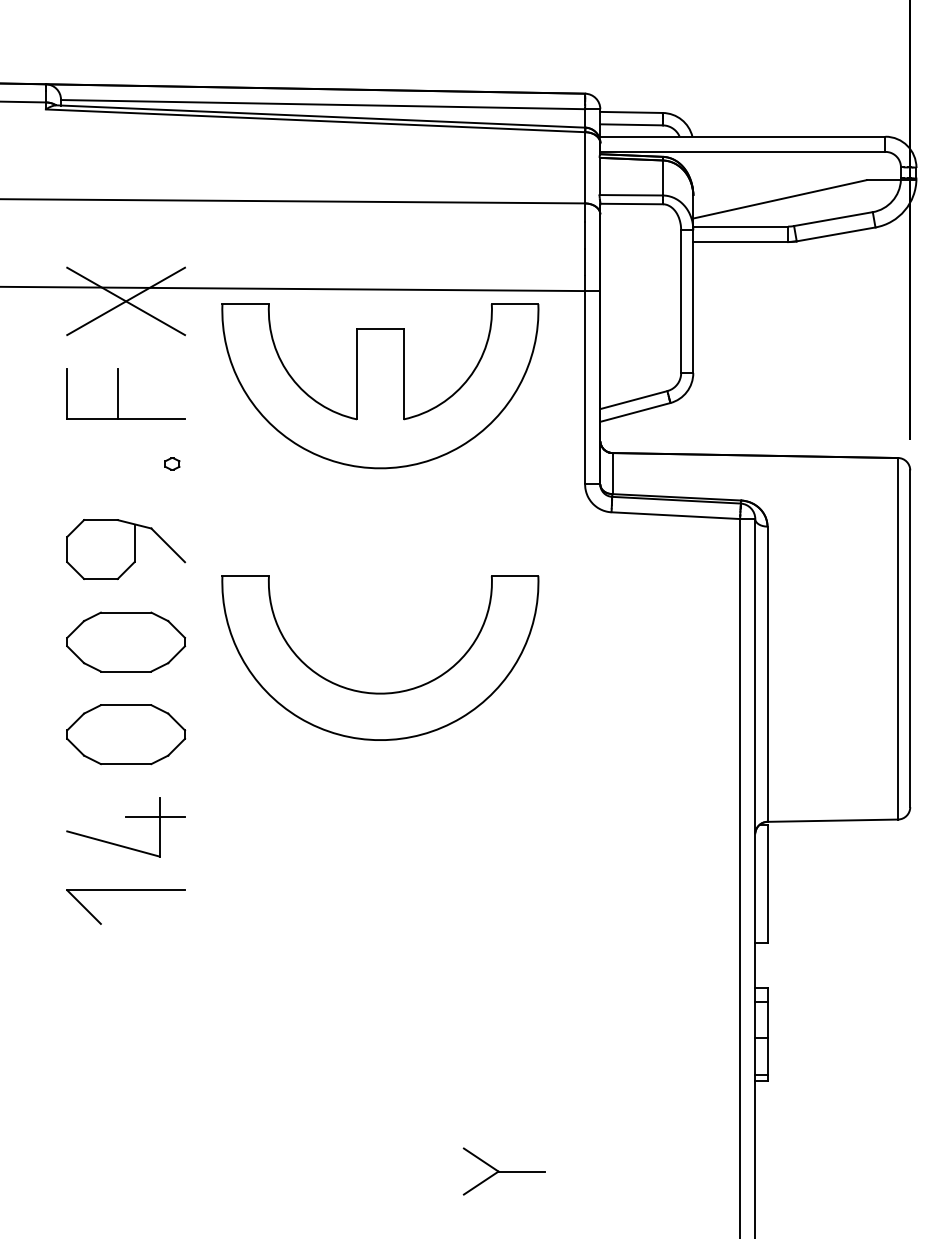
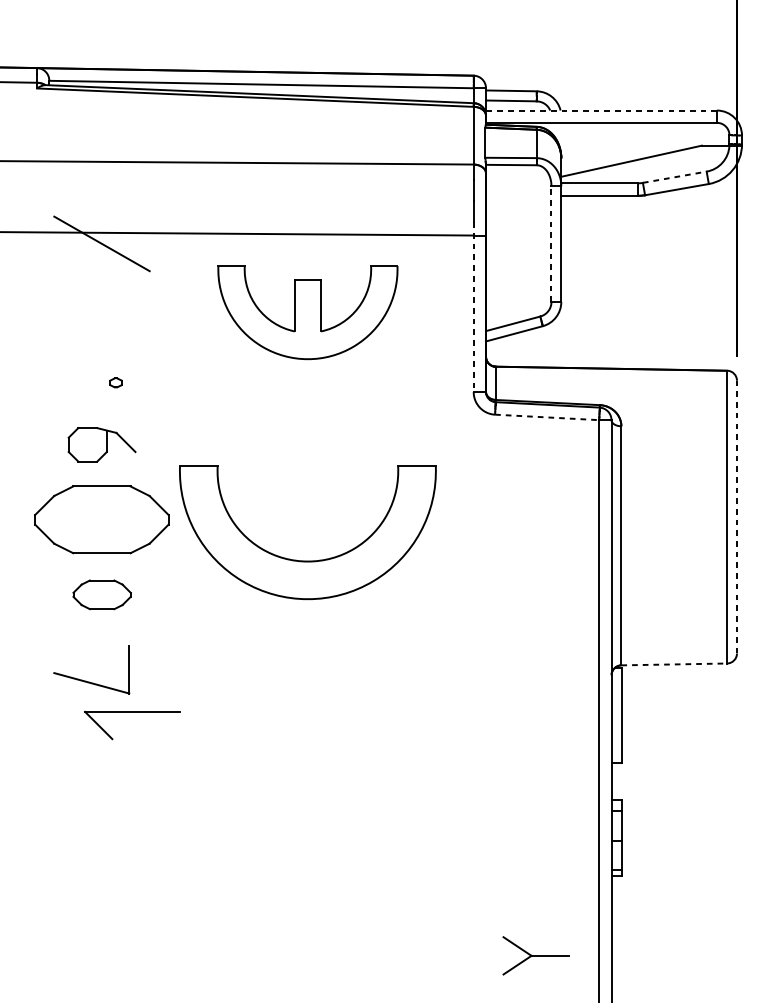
line: (741, 136) -> (600, 110), solid -> dashed
line: (833, 219) -> (674, 177), solid -> dashed
line: (126, 301) -> (102, 243), removed
line: (681, 301) -> (551, 243), solid -> dashed
line: (585, 378) -> (474, 306), solid -> dashed
part: (380, 386) -> (307, 312), size x0.7
part: (118, 393) -> (95, 318), removed
part: (172, 463) -> (116, 382), moved
line: (676, 515) -> (547, 417), solid -> dashed
part: (126, 549) -> (102, 444), size x0.7
line: (910, 639) -> (737, 517), solid -> dashed
part: (126, 641) -> (102, 519), size x1.4
part: (126, 734) -> (102, 594), size x0.6
line: (155, 817) -> (125, 661), removed
line: (833, 820) -> (674, 664), solid -> dashed
part: (125, 890) -> (132, 712), moved
part: (503, 1171) -> (535, 955), moved

